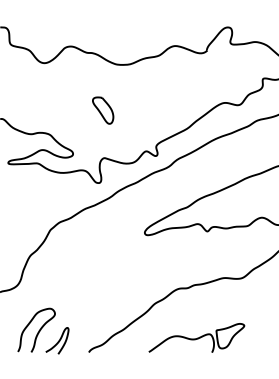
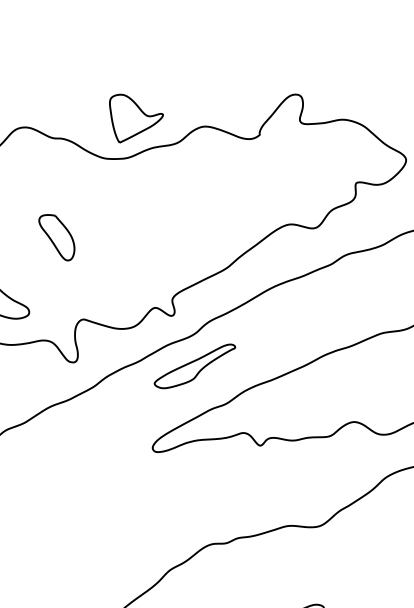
part: (135, 40) -> (136, 117), added
part: (103, 110) -> (57, 237), moved
part: (169, 184) -> (195, 364), added

